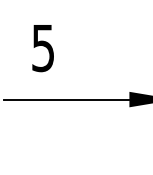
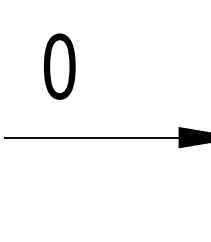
text: (42, 48) -> (58, 67), 5 -> 0

